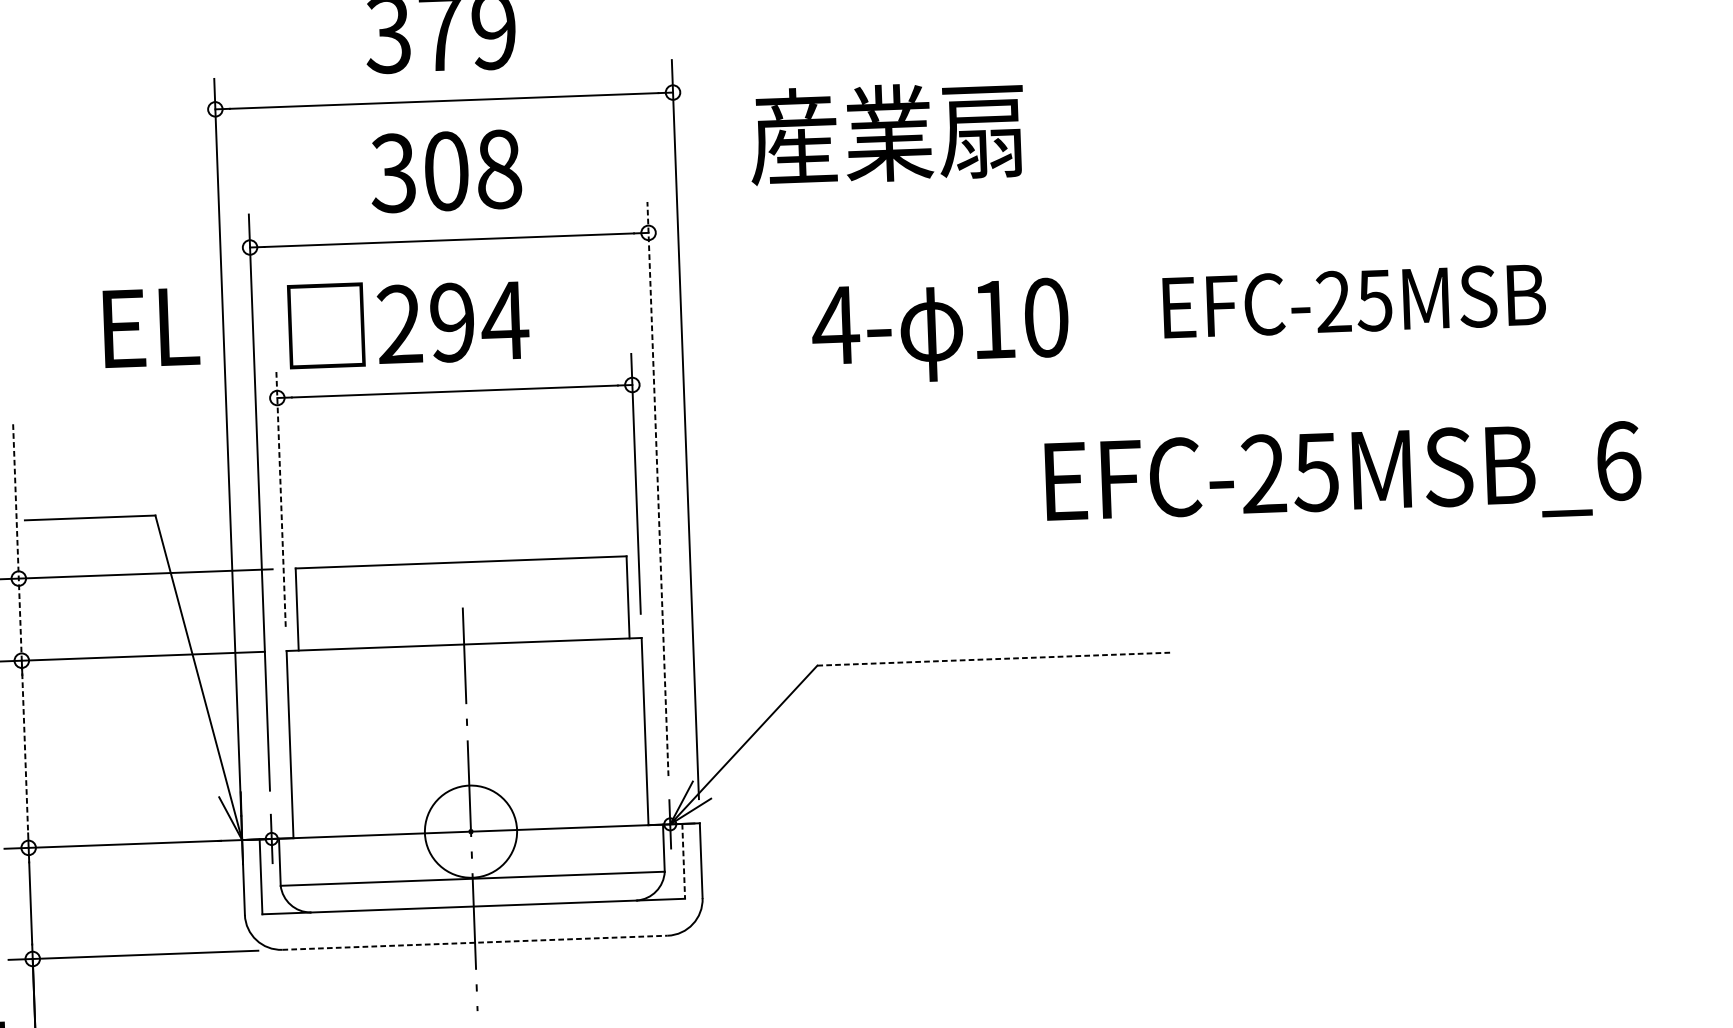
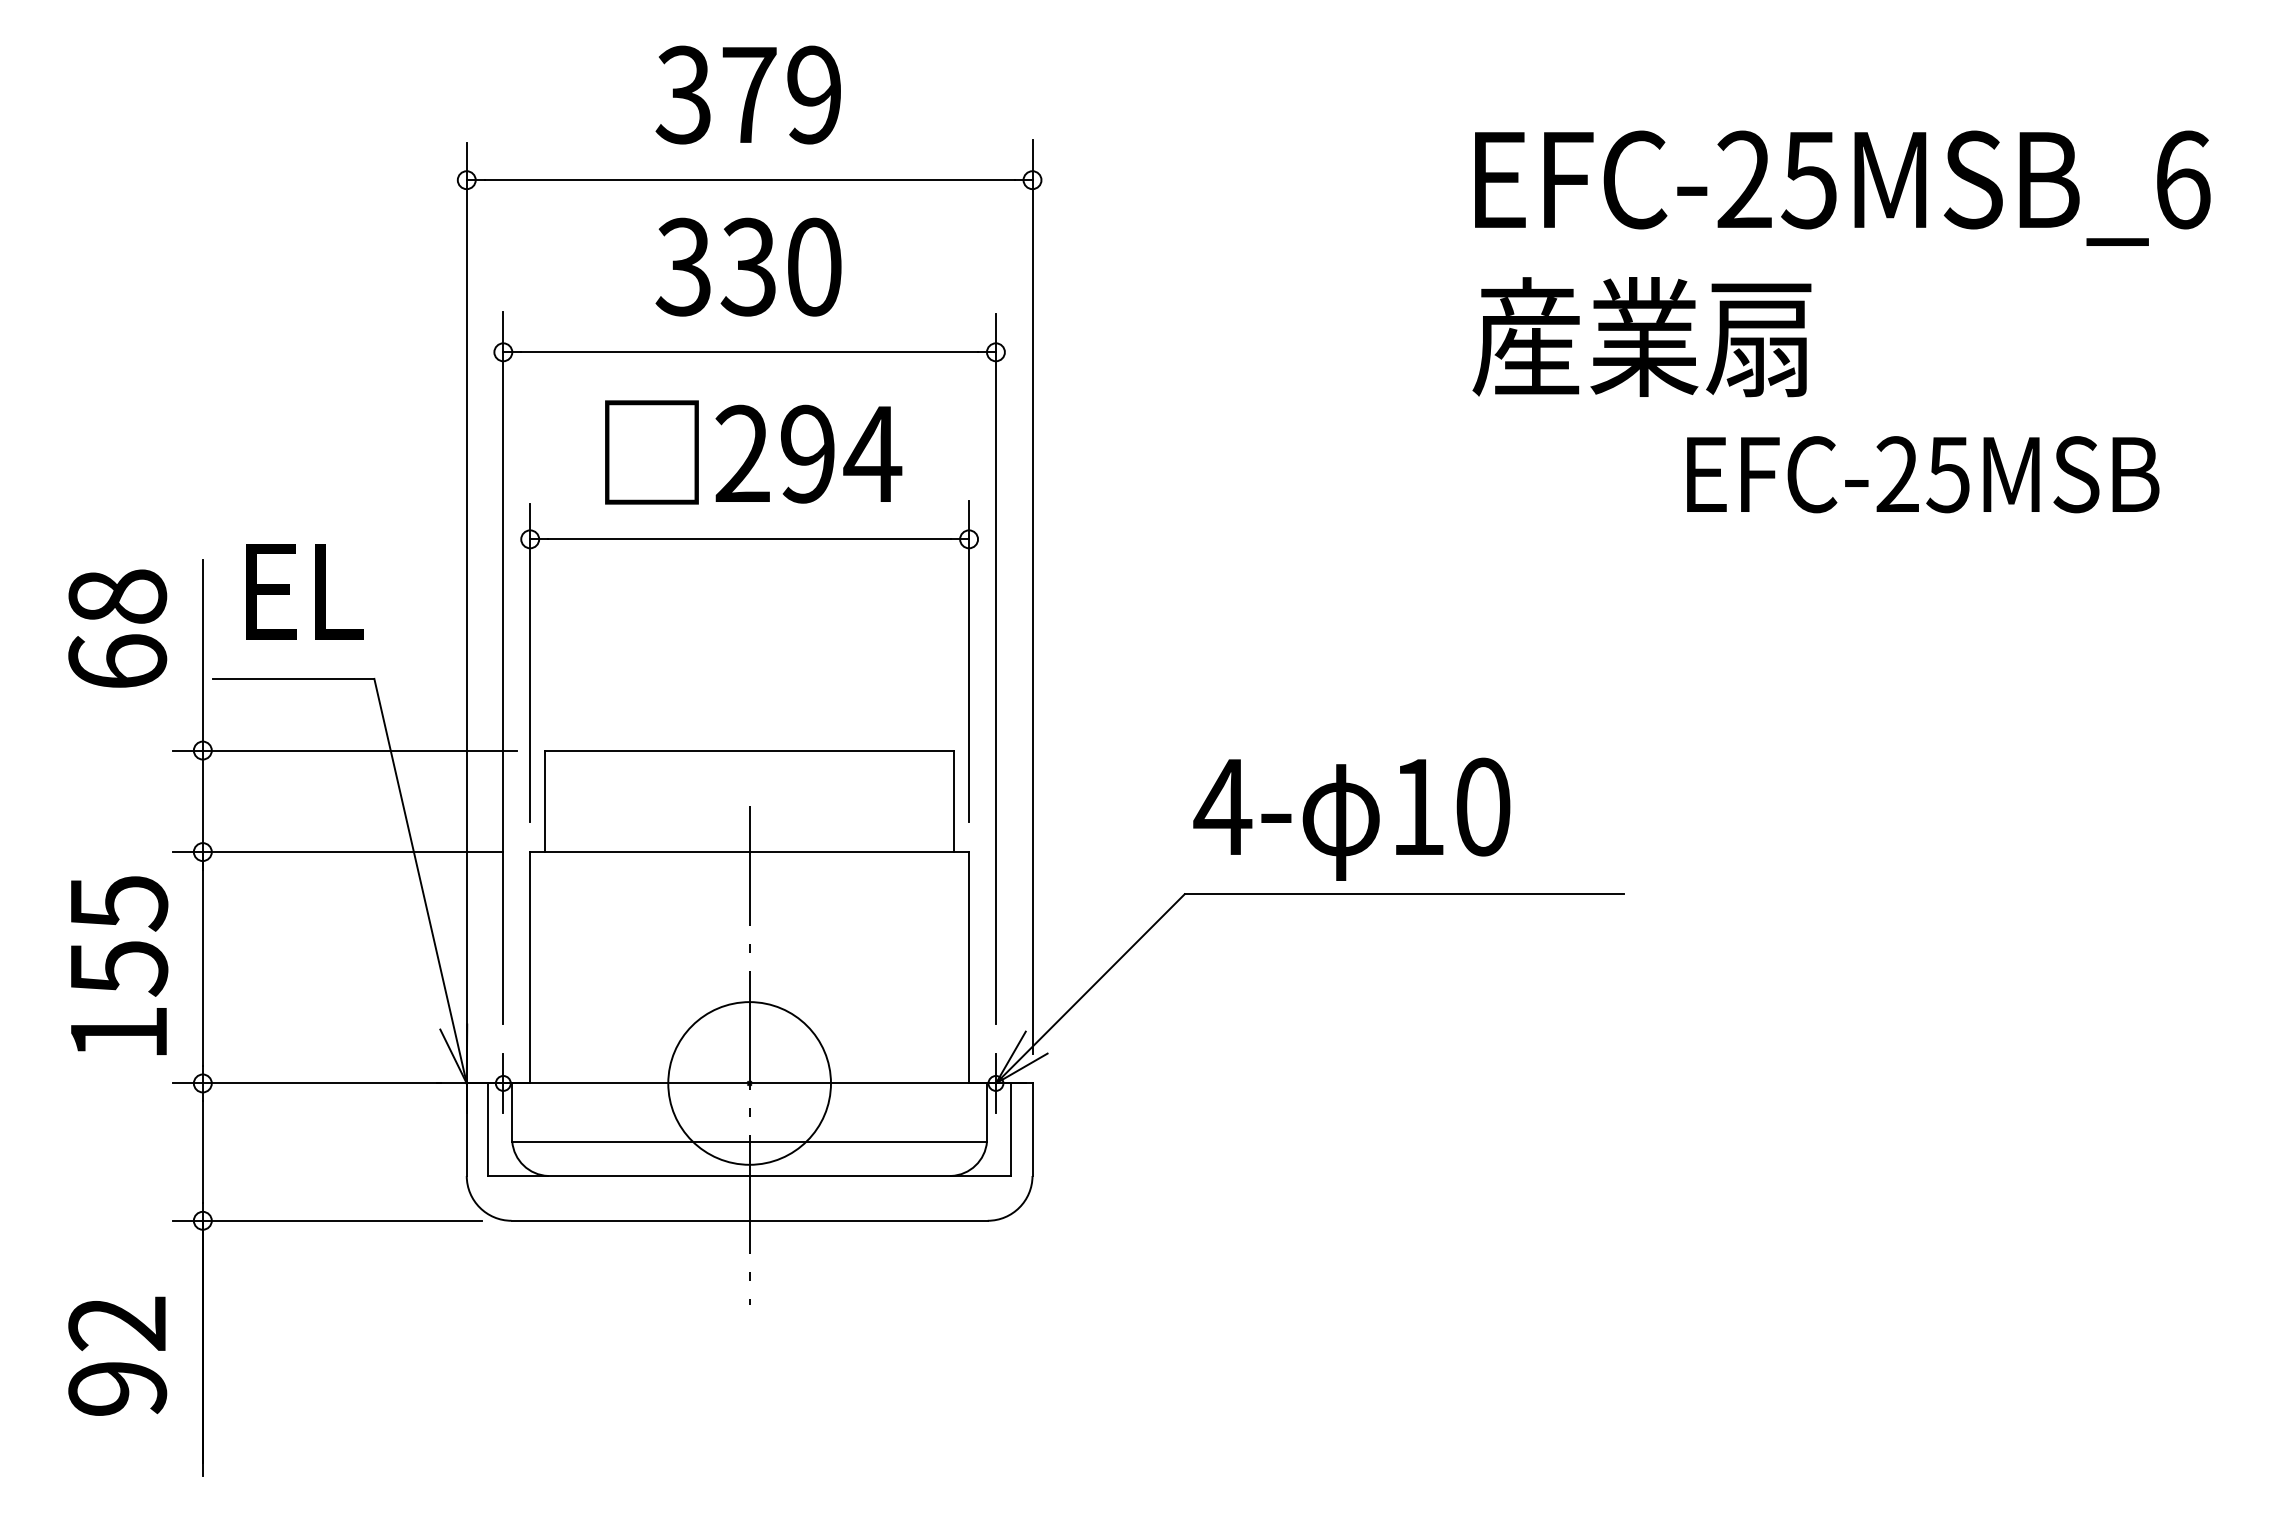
text: (886, 133) -> (1641, 337), moved
text: (471, 169) -> (780, 266), 308 -> 330
text: (1354, 301) -> (1923, 474), moved
text: (408, 322) -> (753, 452), moved
text: (151, 327) -> (304, 591), moved
text: (940, 330) -> (1351, 818), moved
text: (1343, 477) -> (1842, 187), moved
line: (657, 488) -> (995, 668), dashed -> solid
line: (281, 497) -> (530, 662), dashed -> solid
line: (20, 628) -> (202, 812), dashed -> solid
line: (995, 659) -> (1404, 894), dashed -> solid
circle: (470, 831) -> (749, 1083), size x1.43
line: (683, 861) -> (1010, 1130), dashed -> solid
line: (475, 942) -> (750, 1220), dashed -> solid

